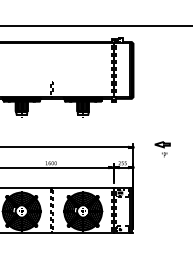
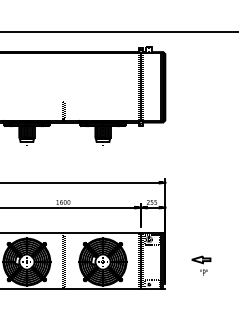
part: (162, 149) -> (201, 265), moved

